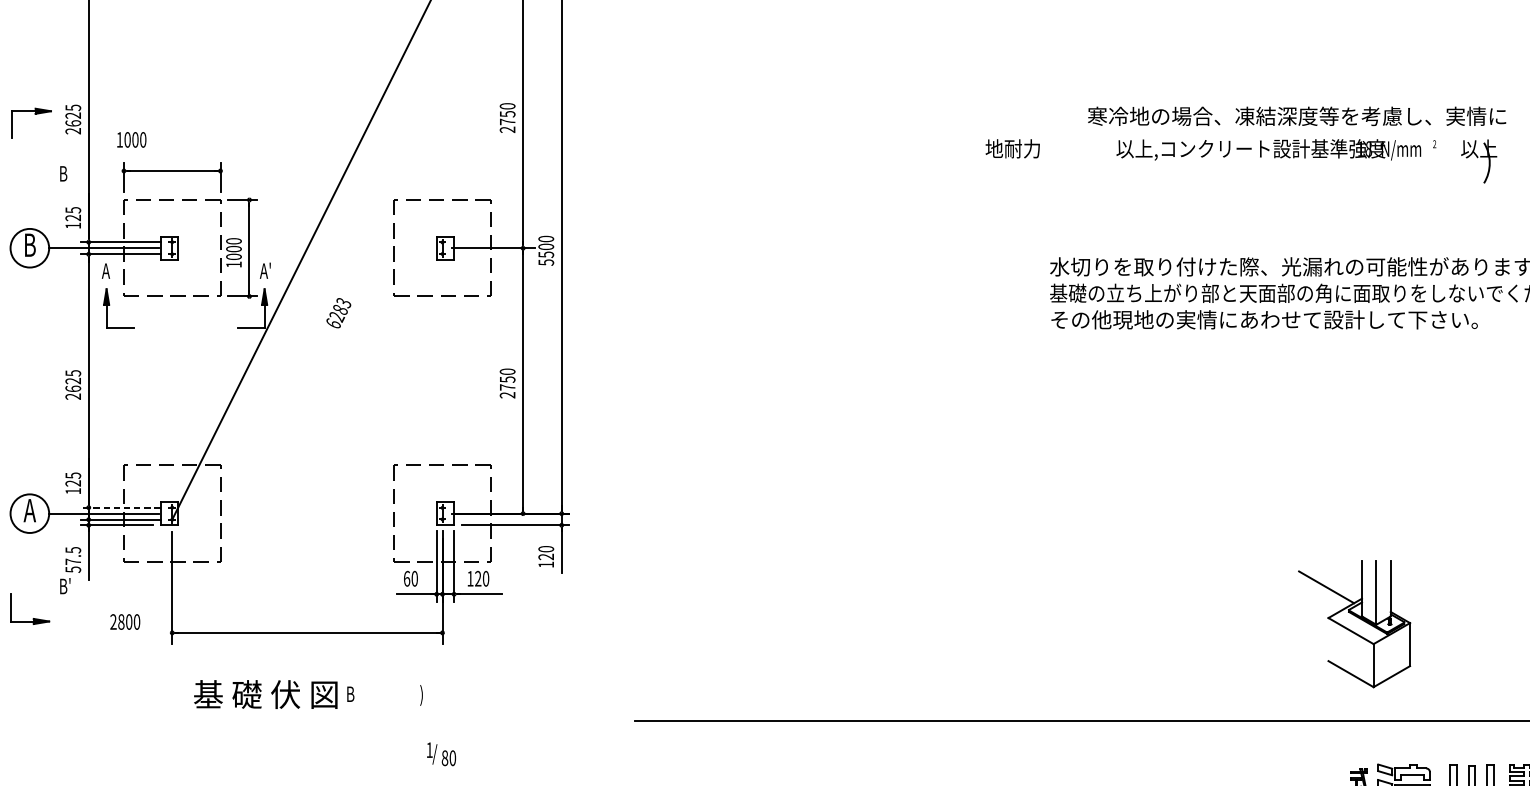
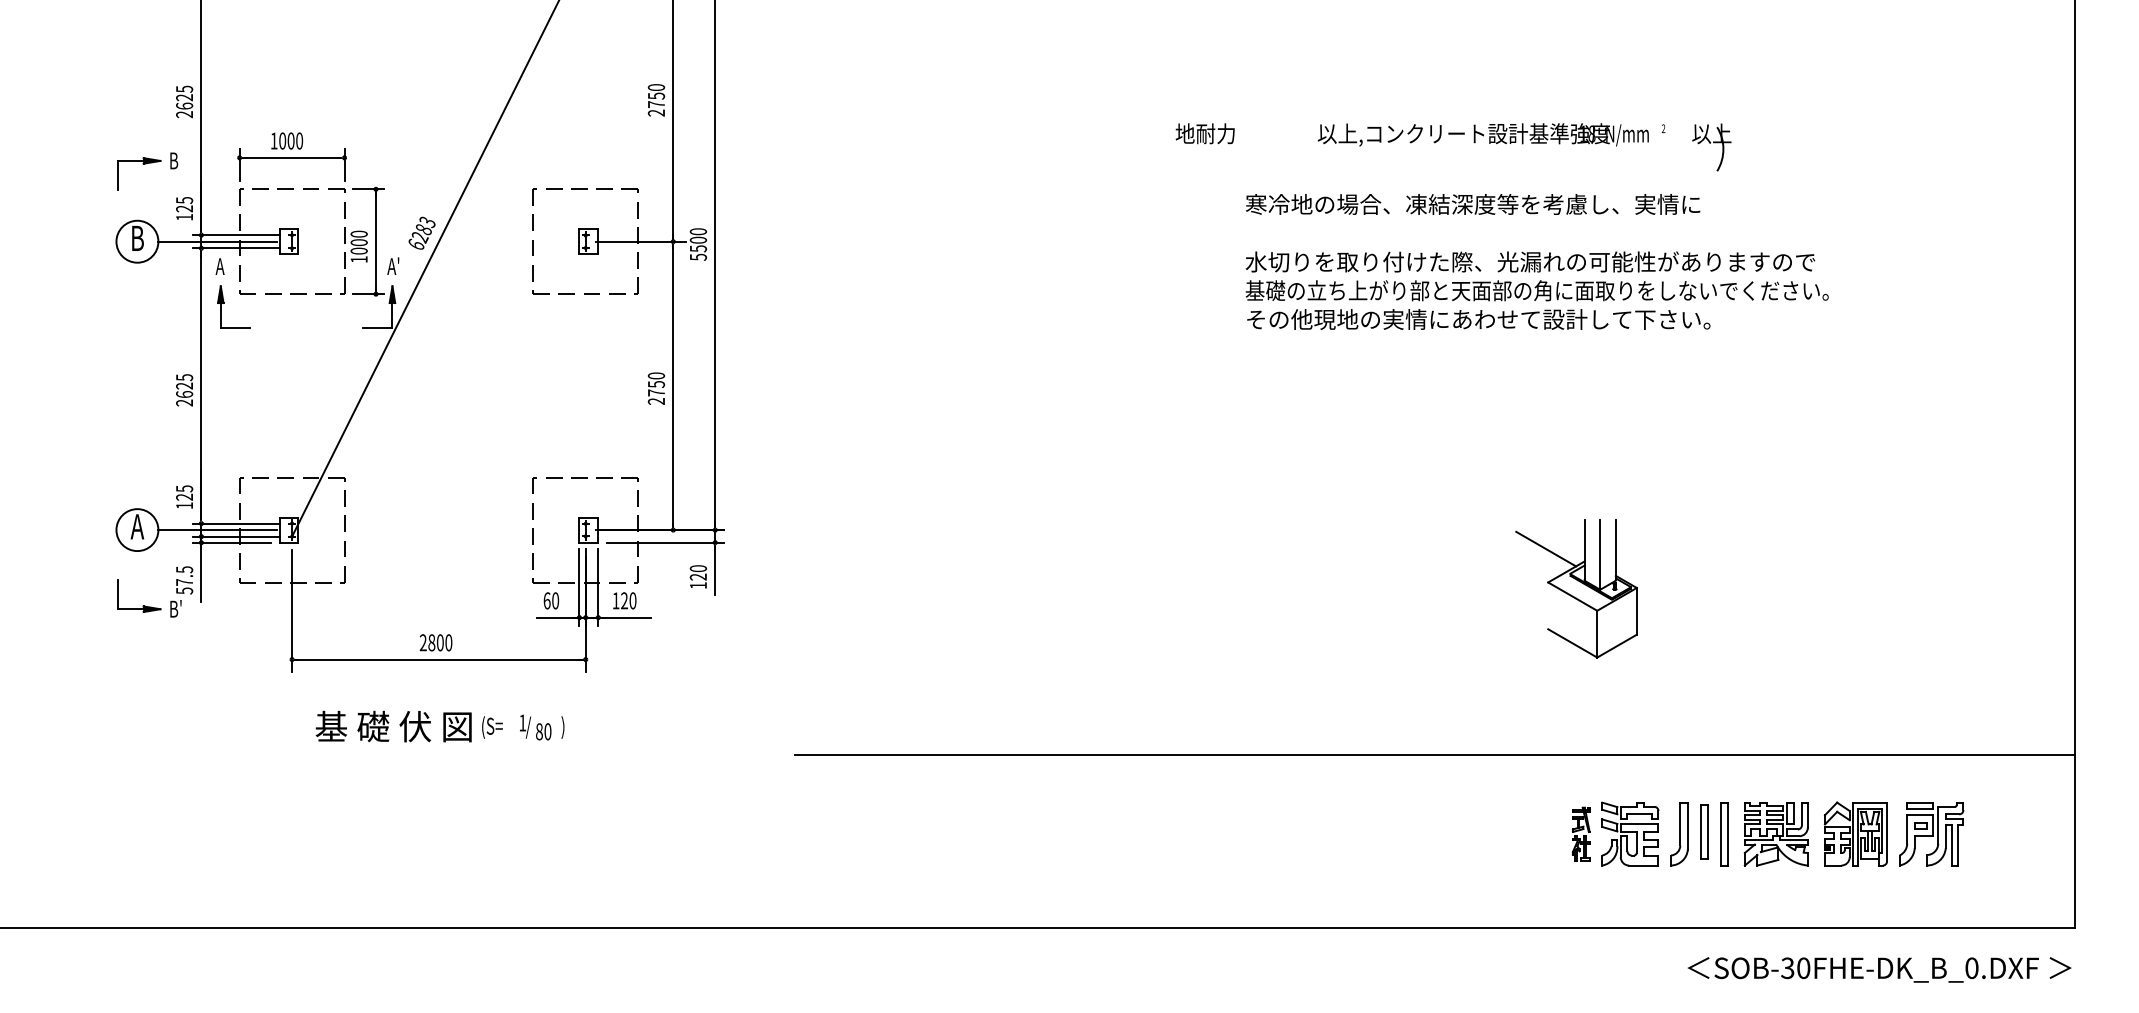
part: (34, 114) -> (142, 164), moved
text: (1297, 116) -> (1473, 204), moved
text: (132, 139) -> (287, 140), moved
text: (338, 312) -> (421, 232), moved
line: (120, 507) -> (235, 523), dashed -> solid
part: (32, 618) -> (142, 605), moved
text: (124, 621) -> (435, 642), moved
part: (1354, 623) -> (1576, 588), moved
text: (356, 695) -> (492, 727), B -> (S=
text: (441, 754) -> (535, 727), moved

